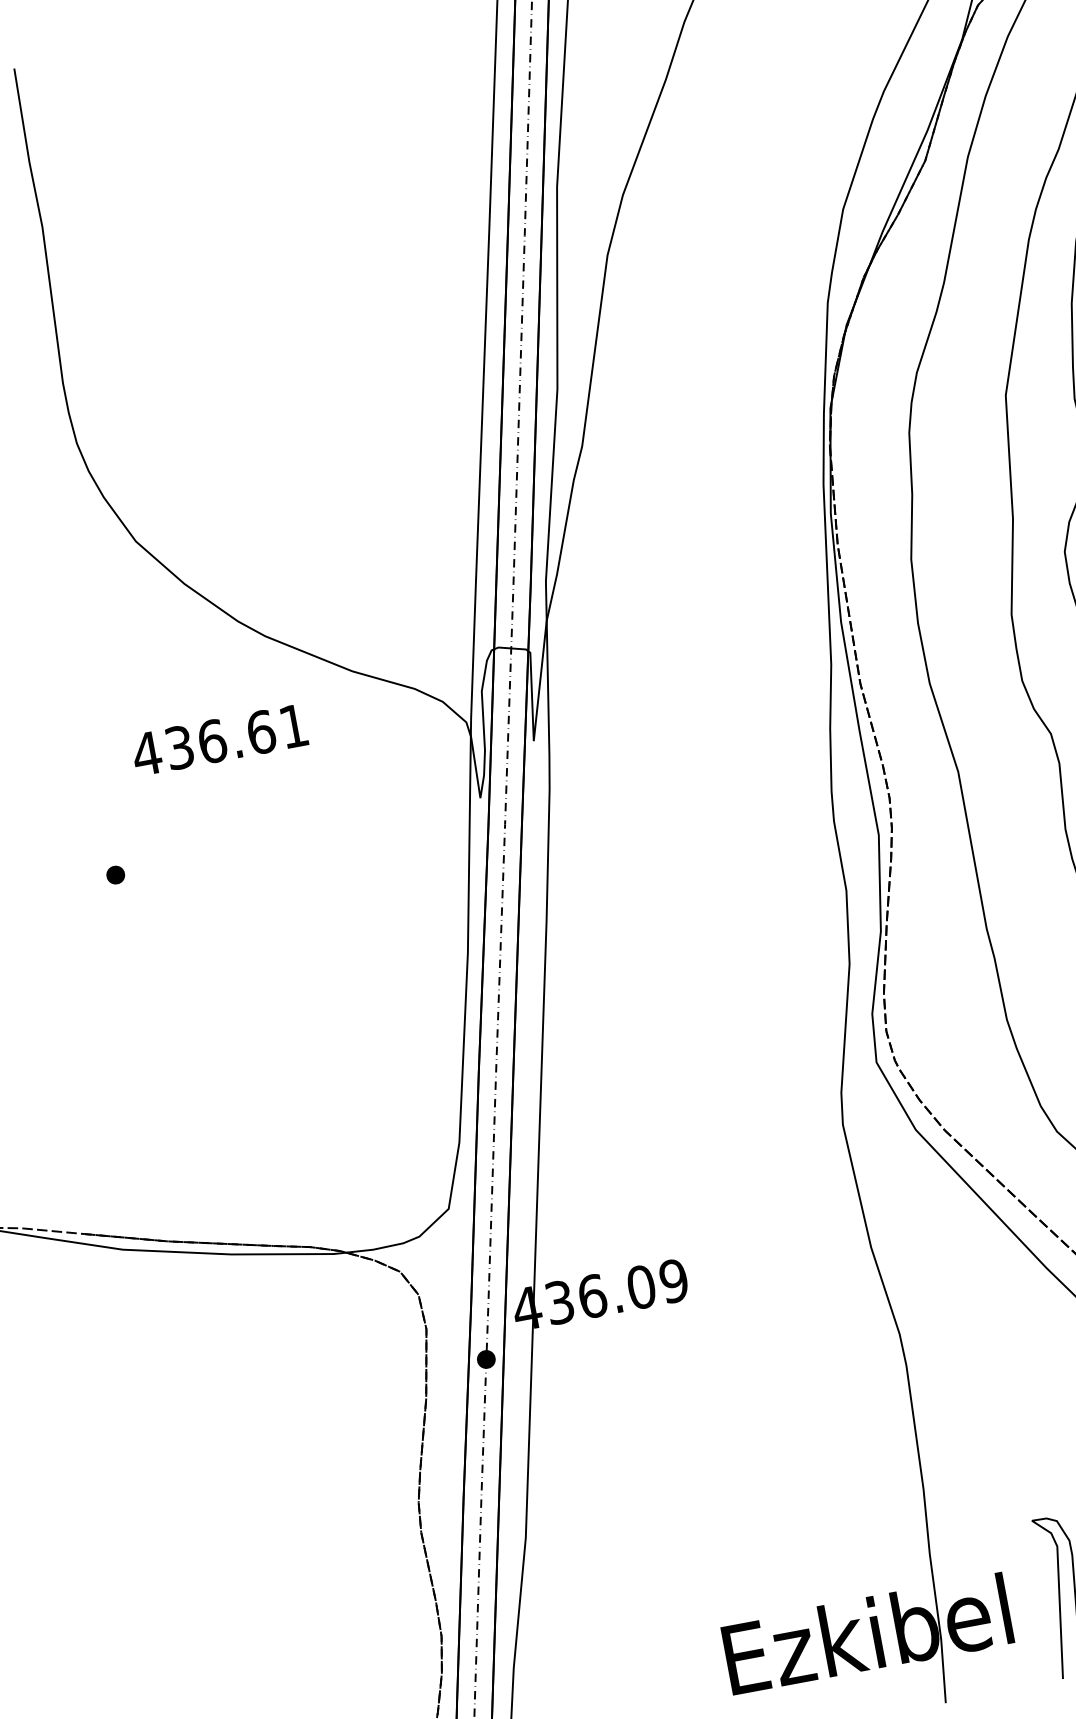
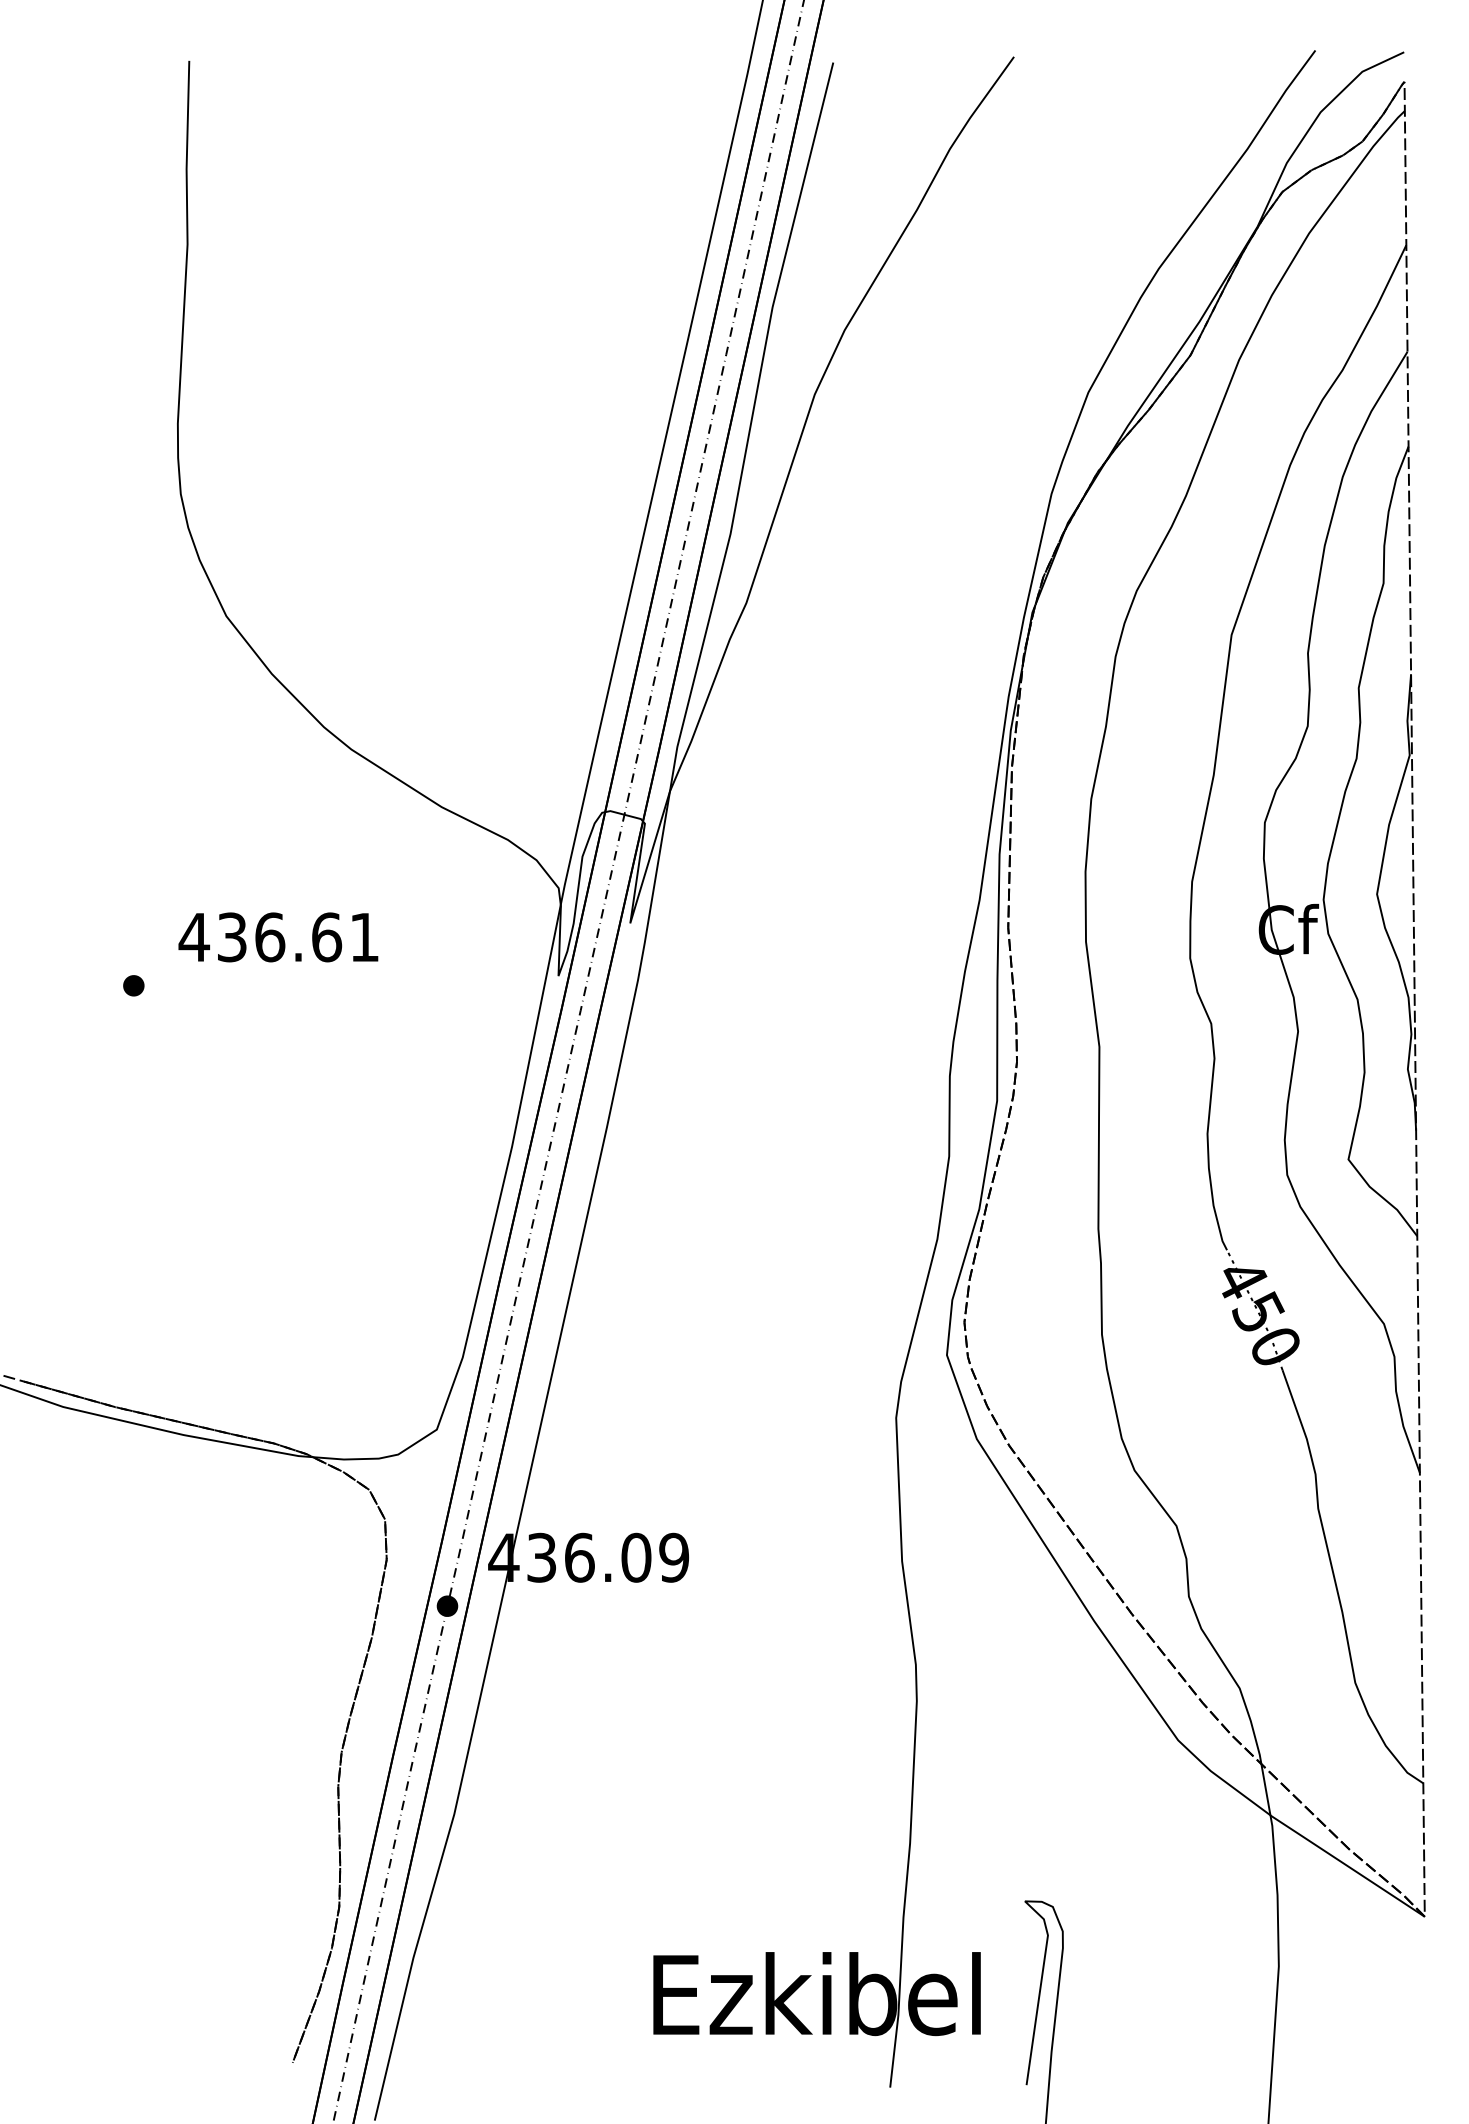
text: (219, 740) -> (278, 937), moved

